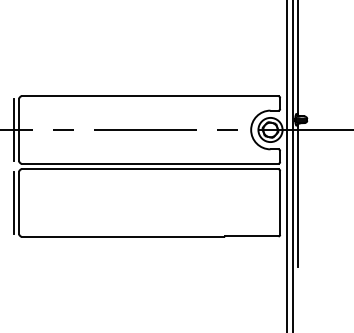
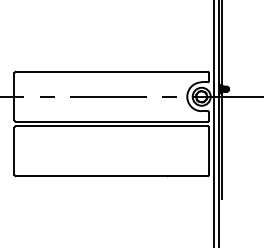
line: (13, 129) -> (10, 96), removed
line: (13, 202) -> (10, 150), removed

